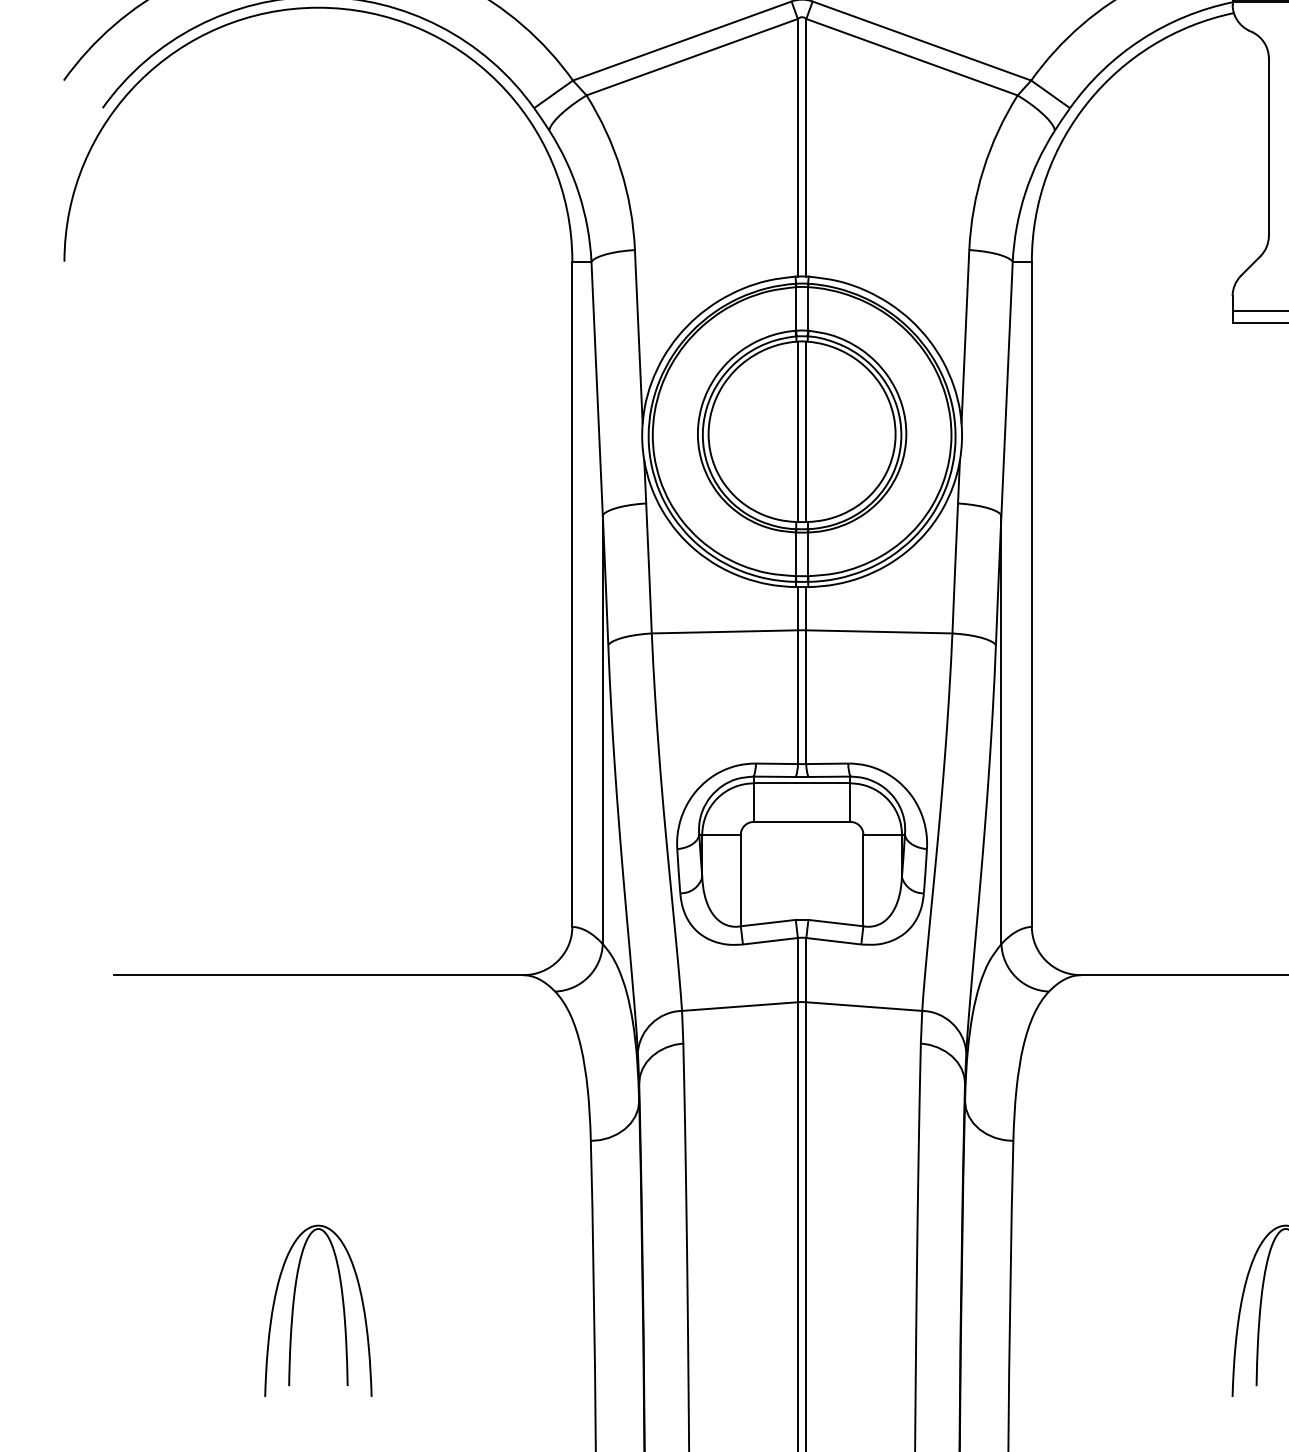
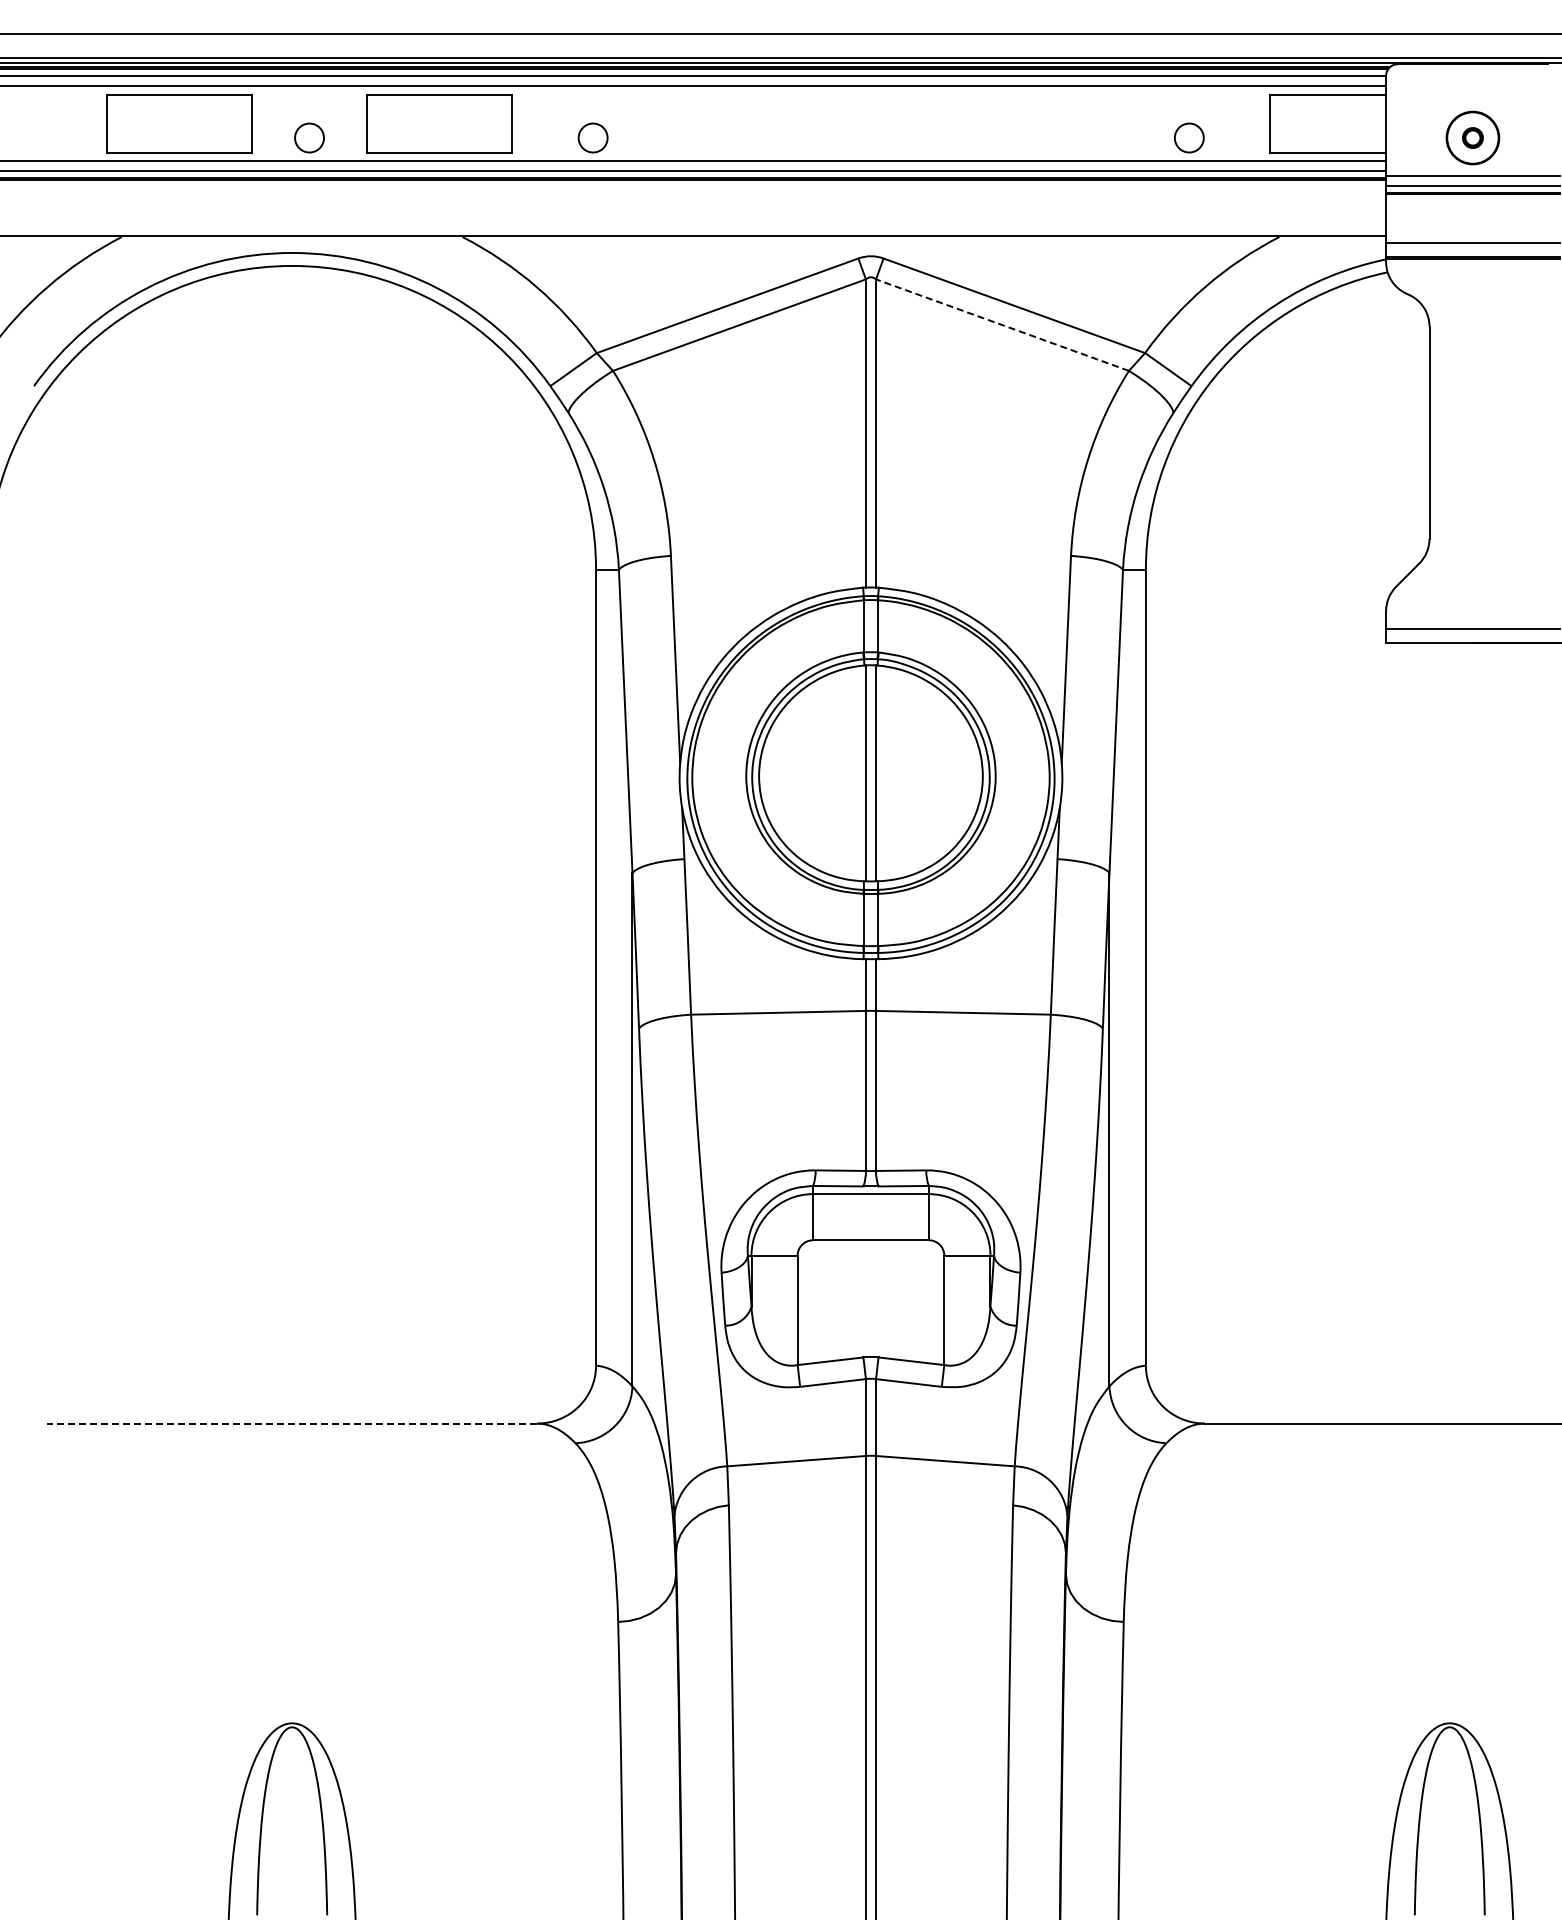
line: (912, 56) -> (1002, 324), solid -> dashed
line: (317, 975) -> (291, 1423), solid -> dashed

